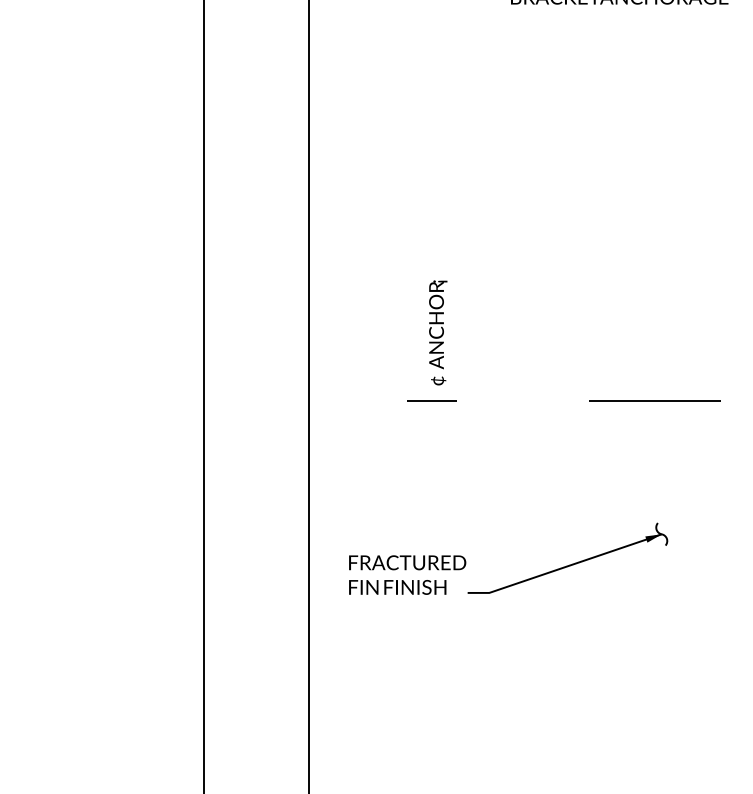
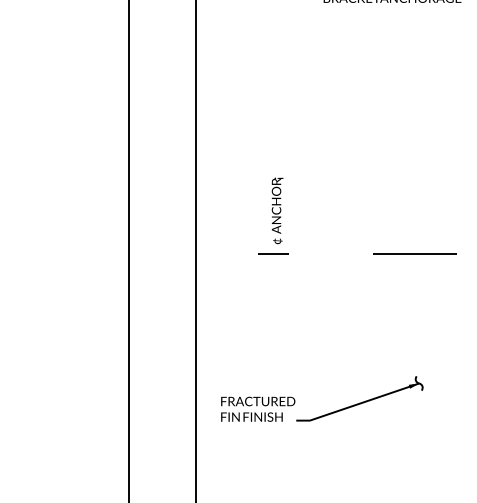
part: (517, 581) -> (327, 413), moved

